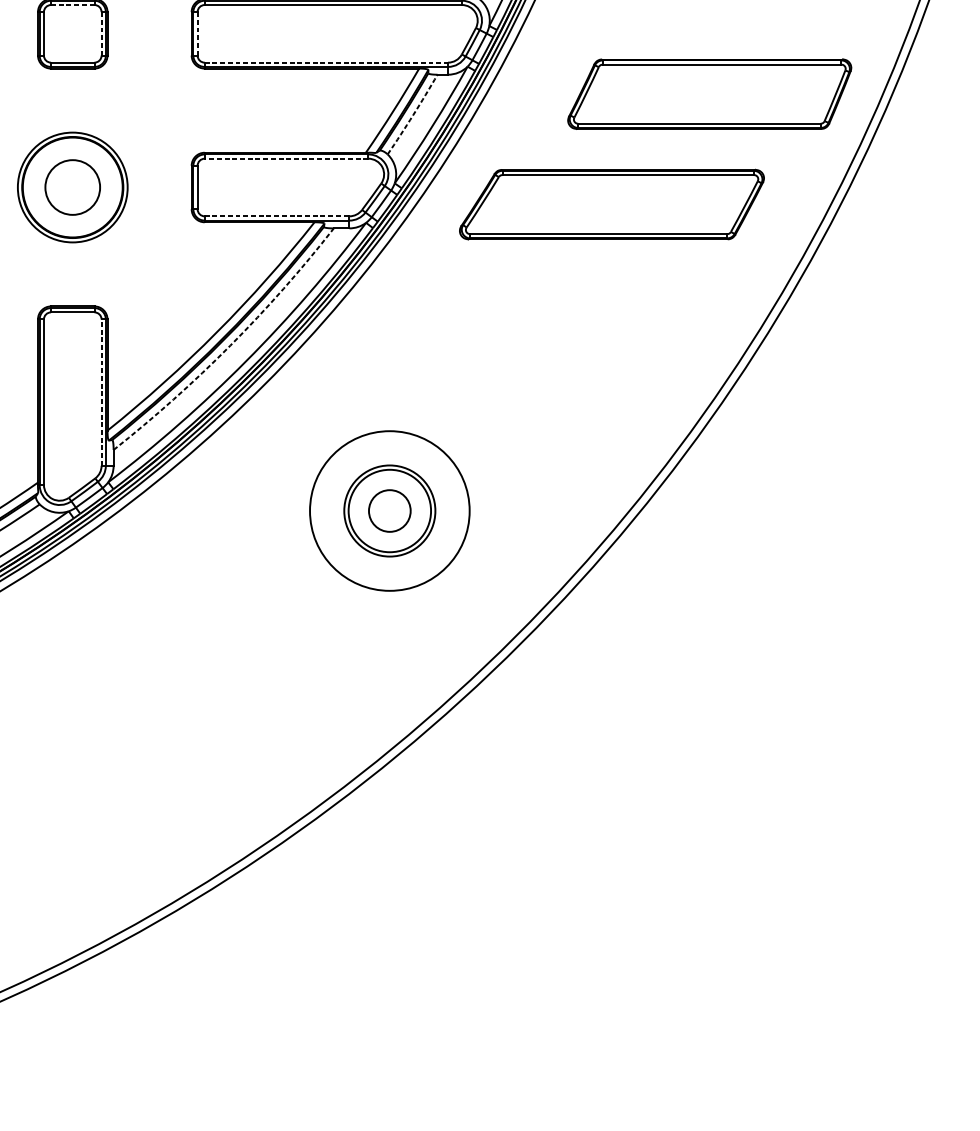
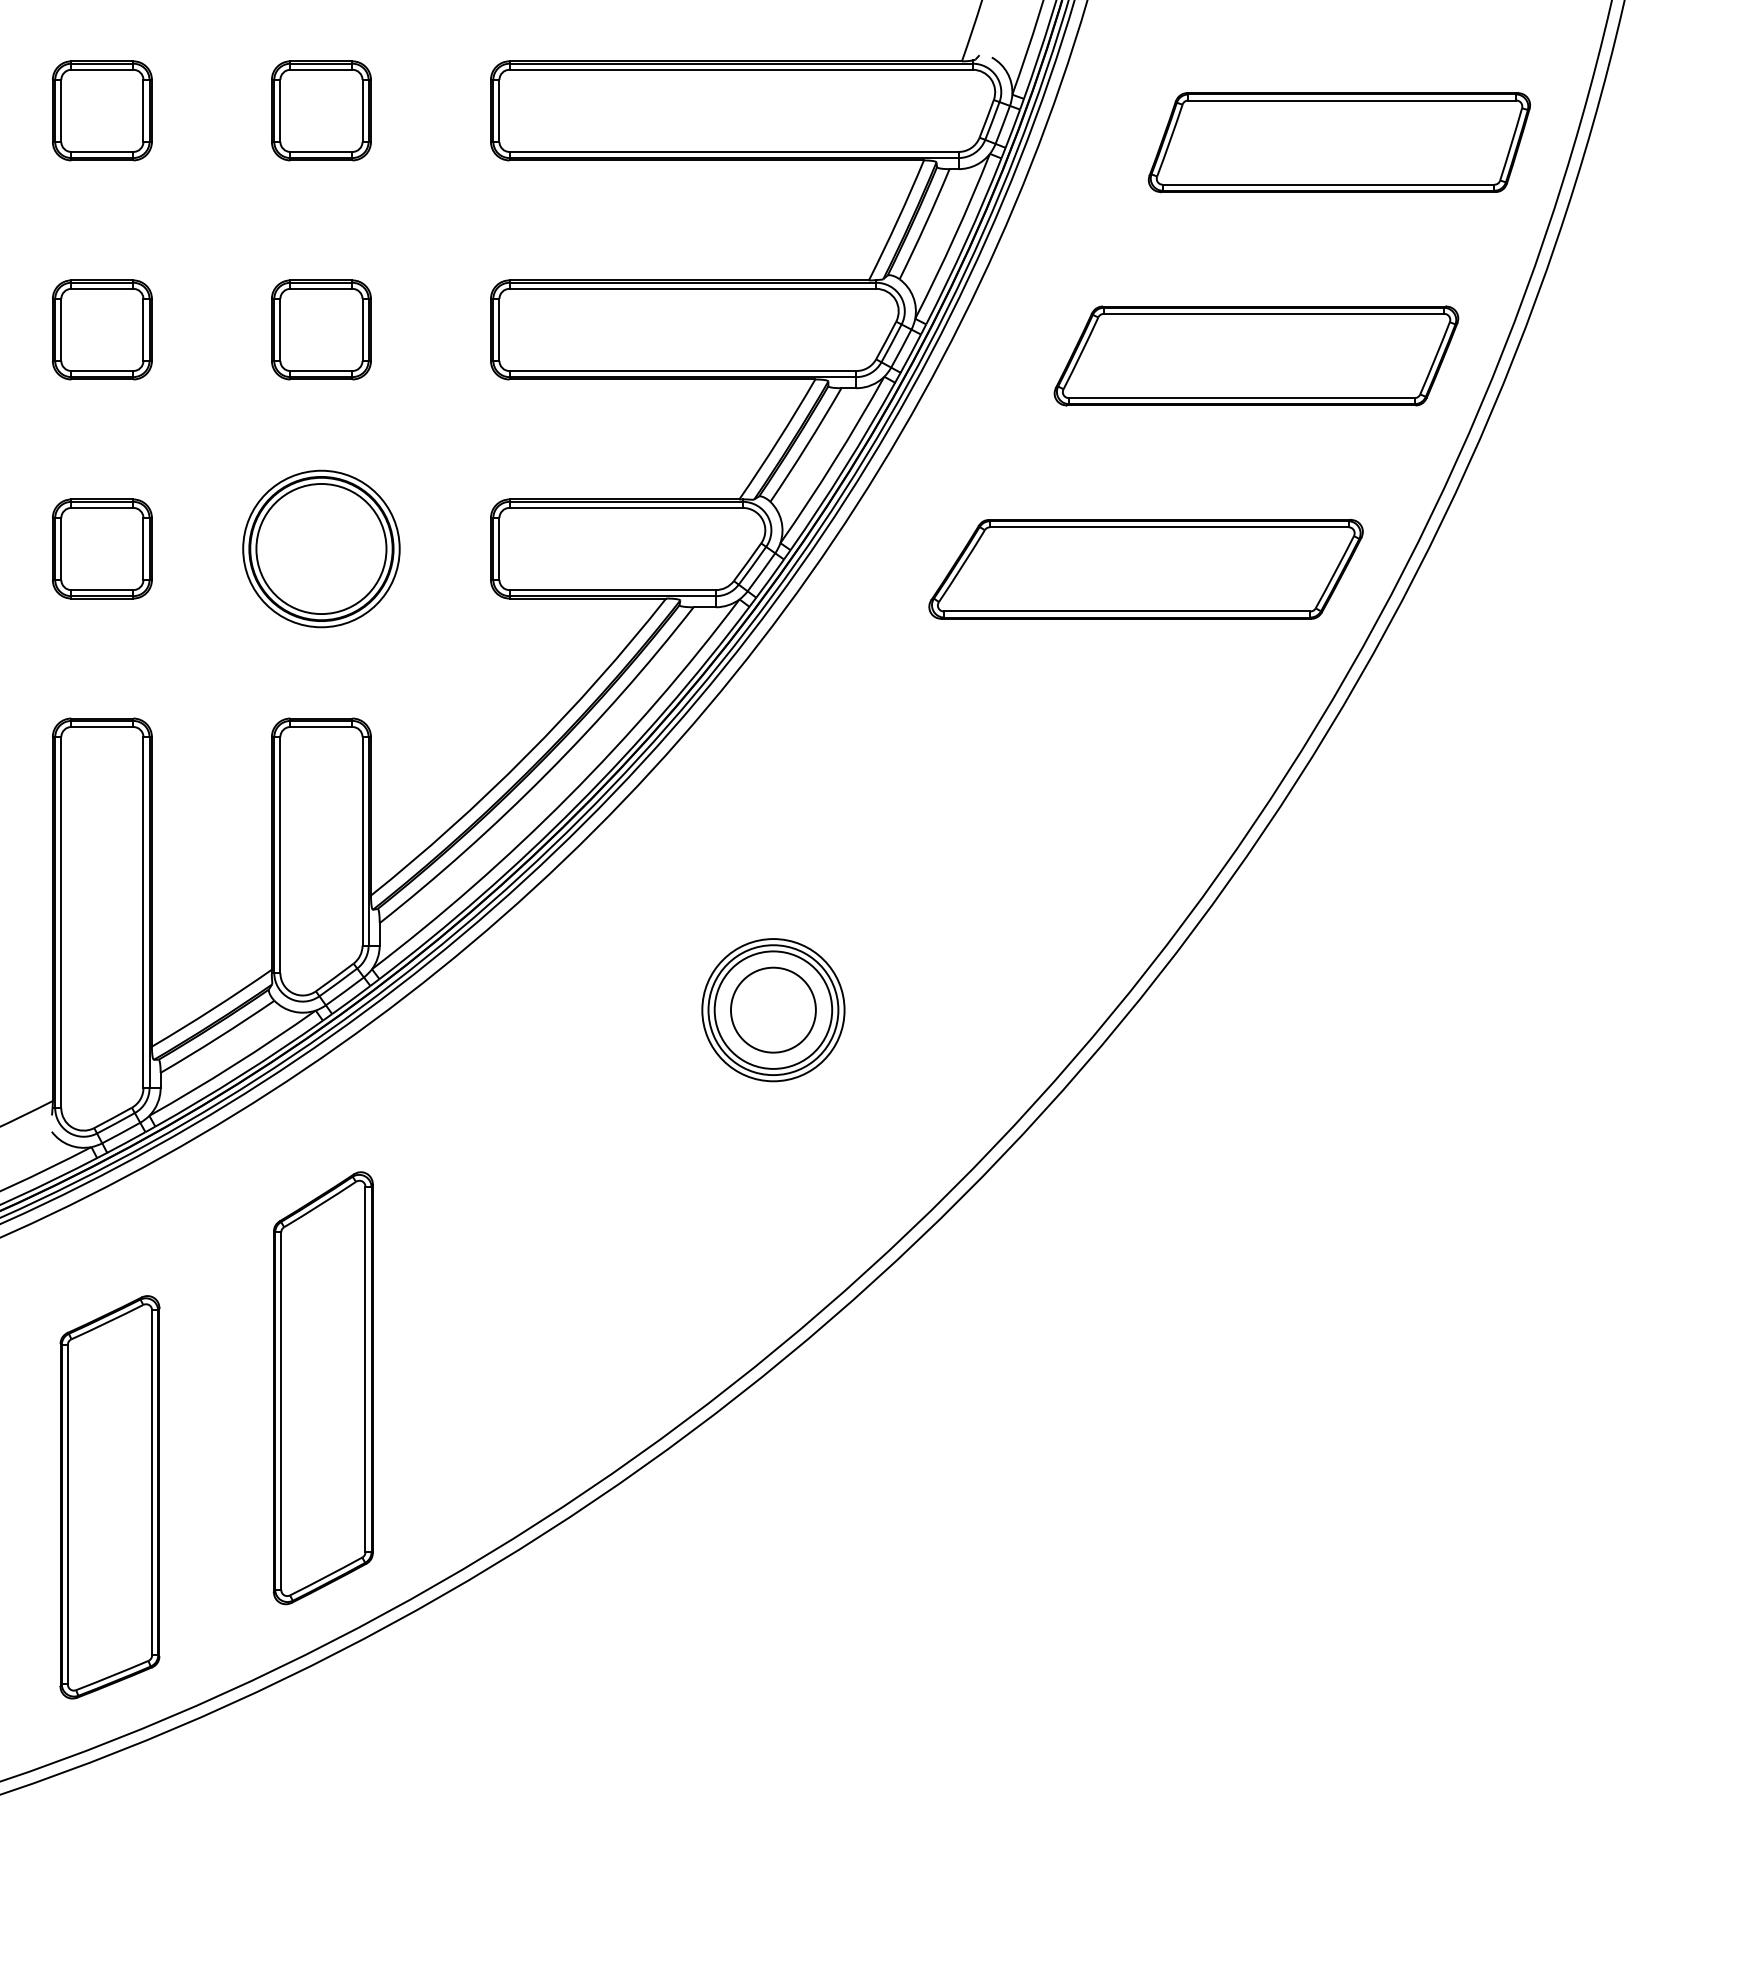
line: (72, 4) -> (321, 288), dashed -> solid
line: (101, 33) -> (362, 329), dashed -> solid
line: (197, 33) -> (499, 329), dashed -> solid
line: (326, 62) -> (683, 371), dashed -> solid
part: (709, 93) -> (1256, 355), moved
arc: (413, 114) -> (806, 445), dashed -> solid
line: (286, 158) -> (626, 507), dashed -> solid
circle: (72, 187) -> (321, 548), size x1.67
part: (611, 203) -> (1145, 568), moved
line: (277, 216) -> (613, 590), dashed -> solid
arc: (230, 345) -> (546, 774), dashed -> solid
line: (101, 391) -> (362, 840), dashed -> solid
circle: (389, 510) -> (772, 1009), size x1.43
circle: (389, 511) -> (773, 1010), size x0.62
part: (73, 776) -> (322, 1388), added

